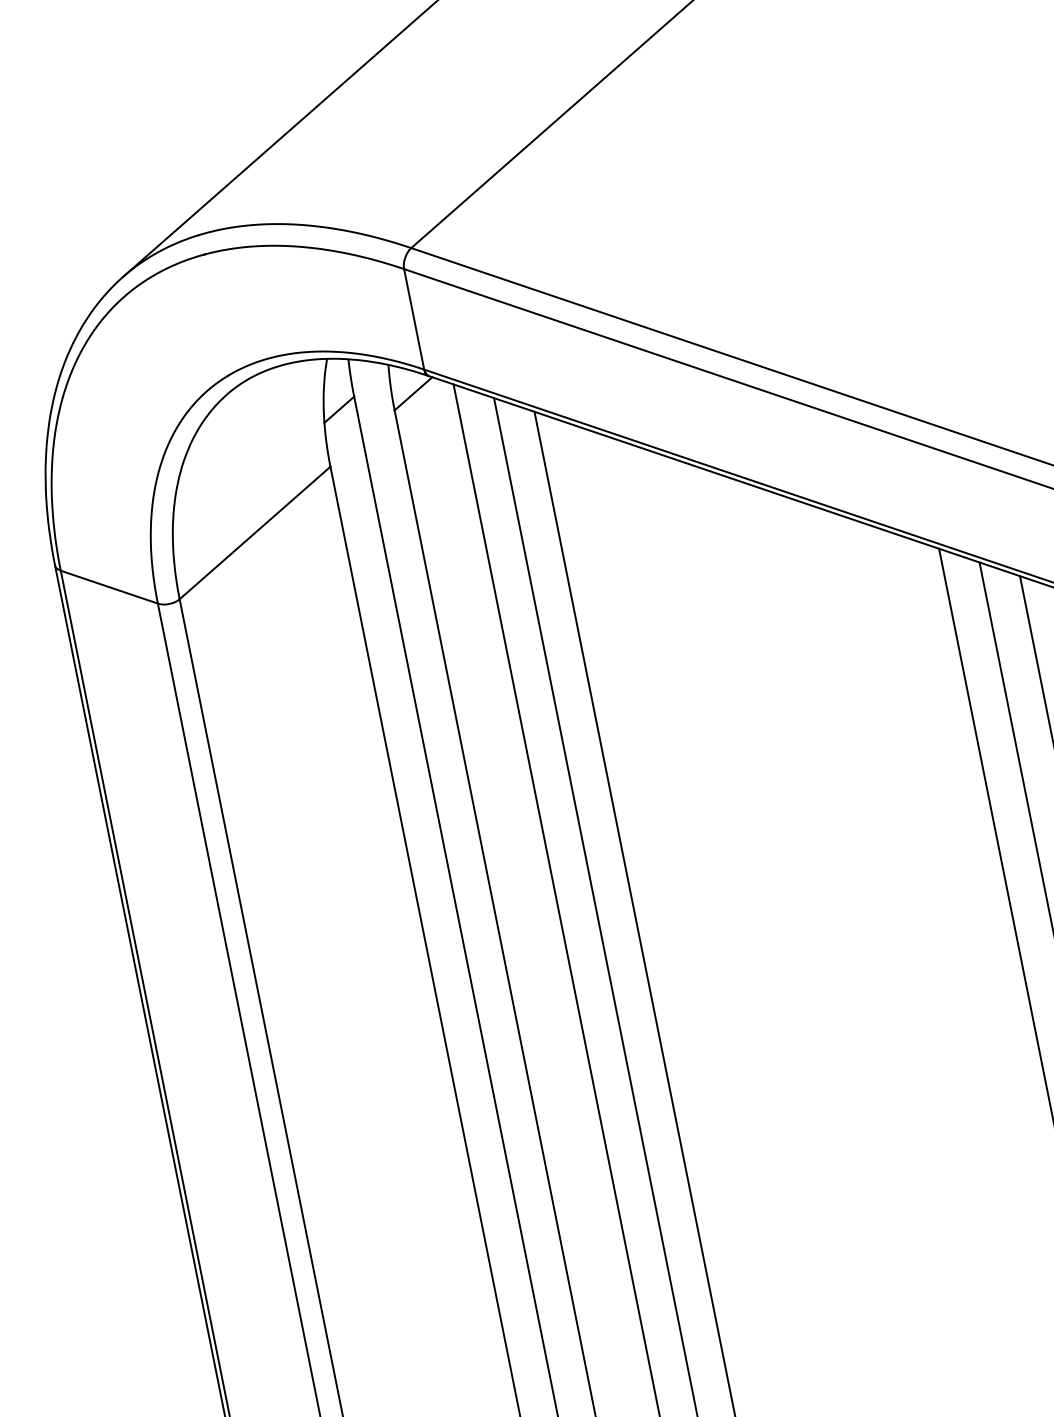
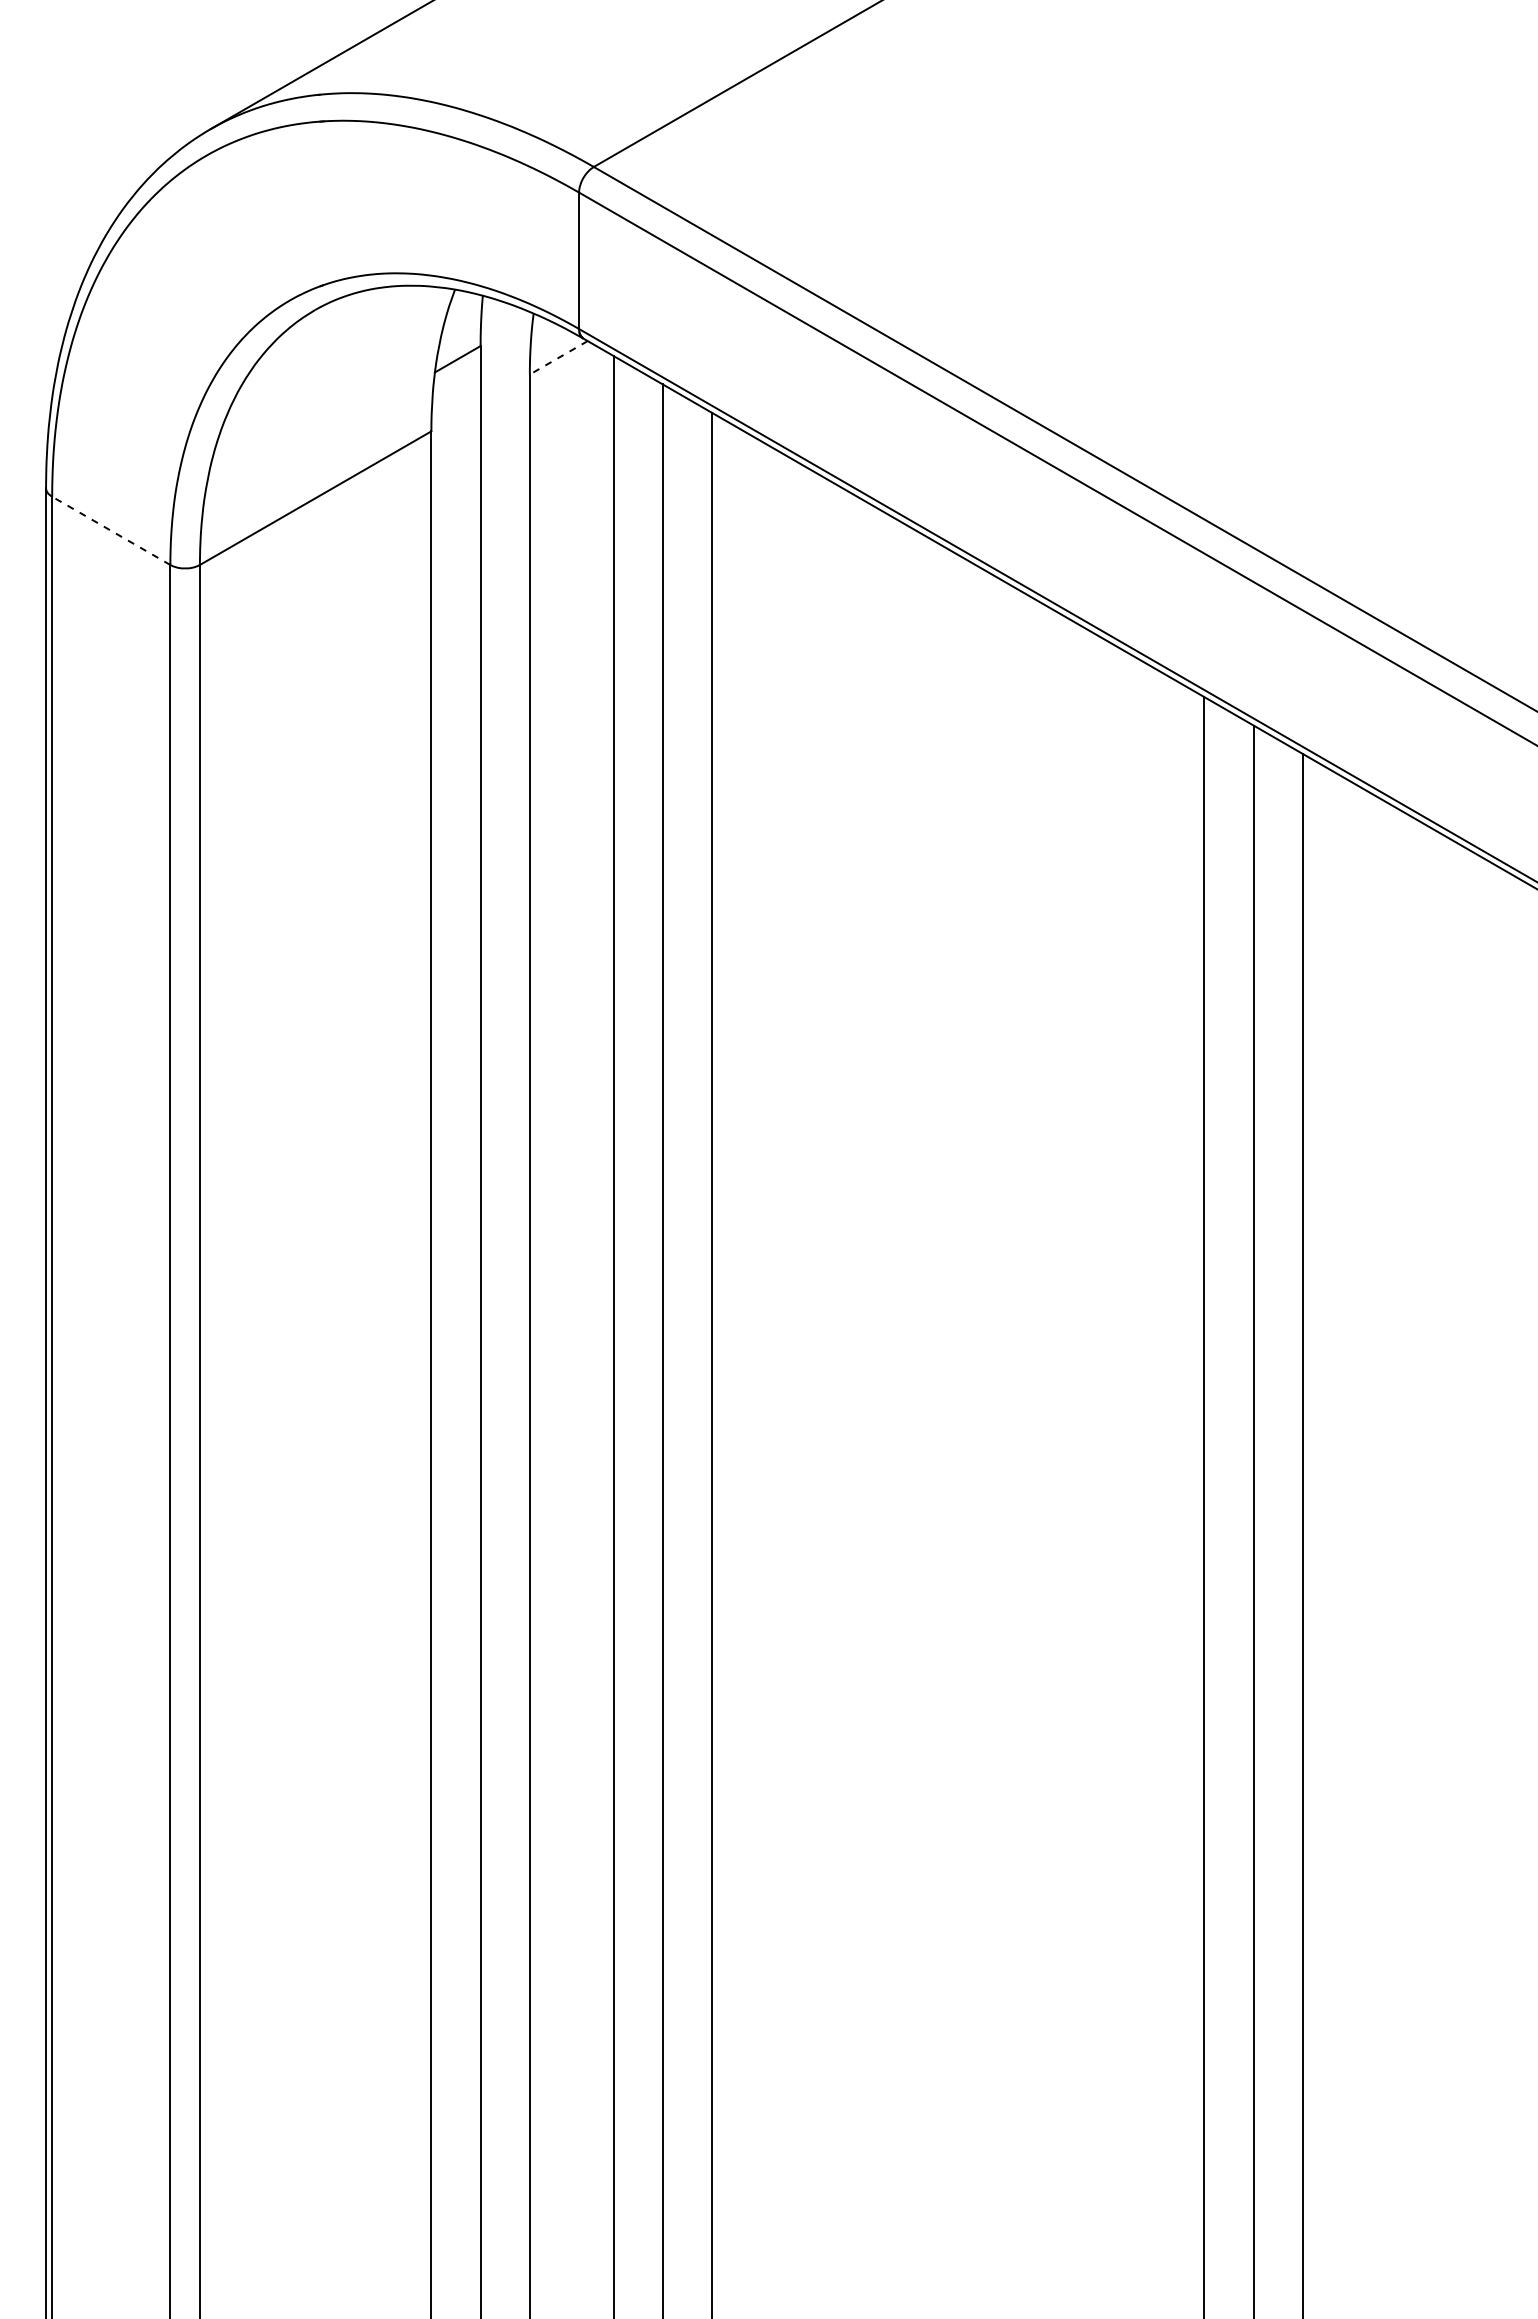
line: (413, 394) -> (558, 358), solid -> dashed
line: (108, 587) -> (110, 530), solid -> dashed

